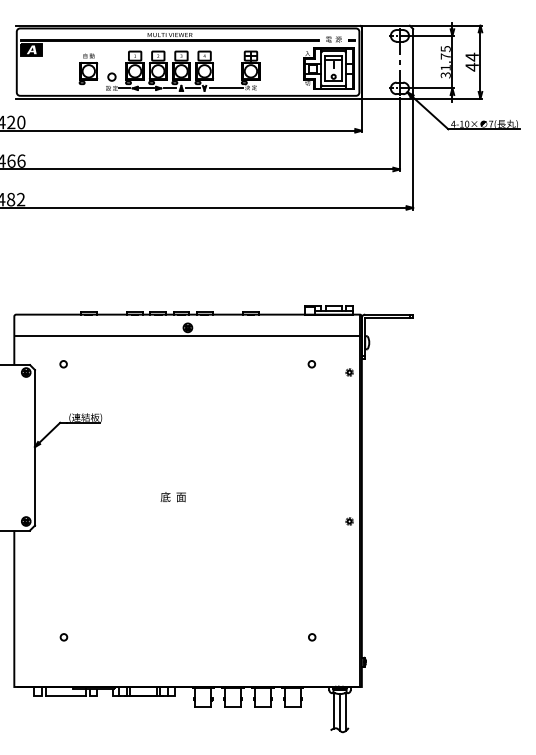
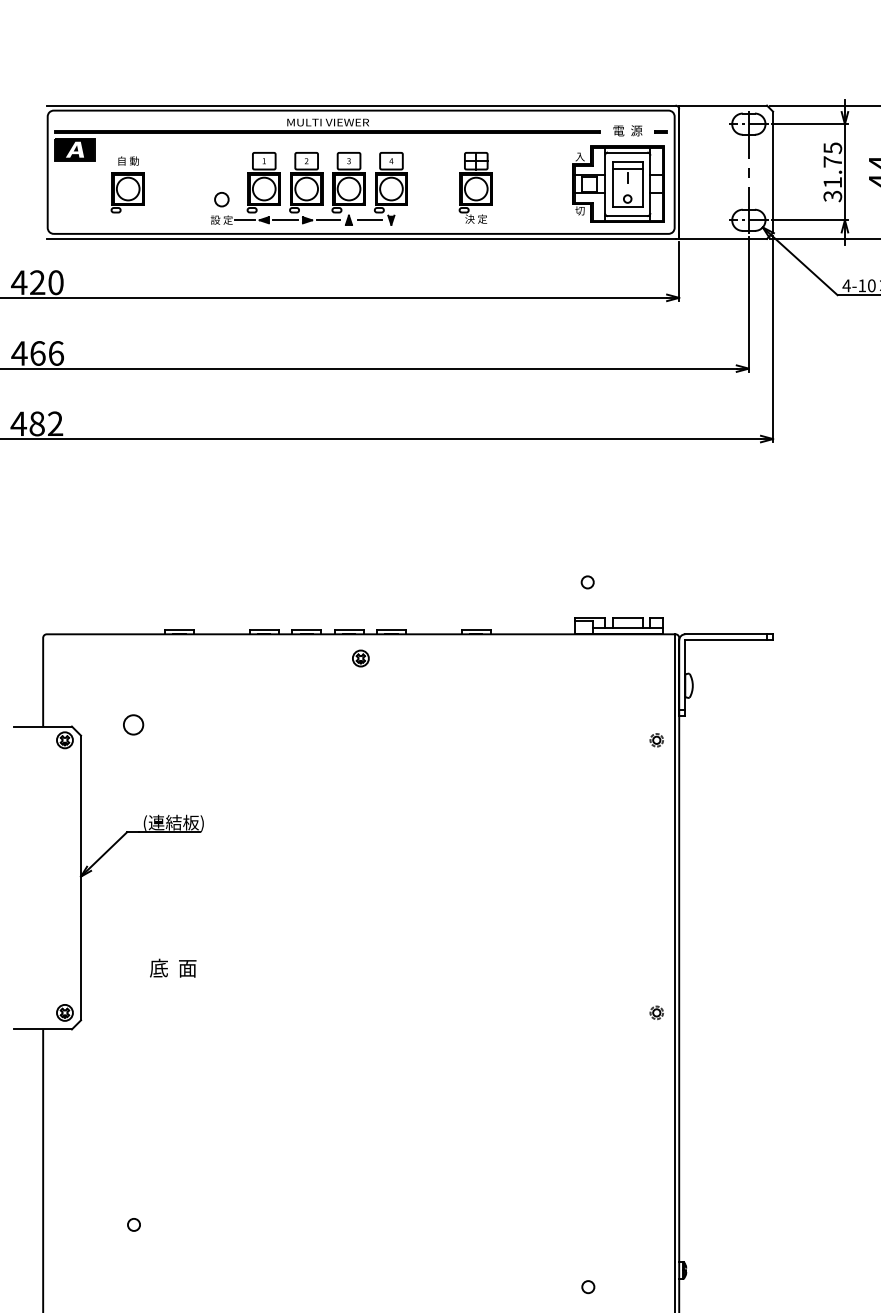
part: (88, 69) -> (127, 185), moved
line: (226, 88) -> (431, 220), removed
line: (187, 336) -> (360, 674), removed
circle: (63, 364) -> (133, 725), size x1.6
circle: (311, 364) -> (587, 582), moved
text: (172, 497) -> (171, 968), moved
circle: (312, 637) -> (588, 1287), moved

